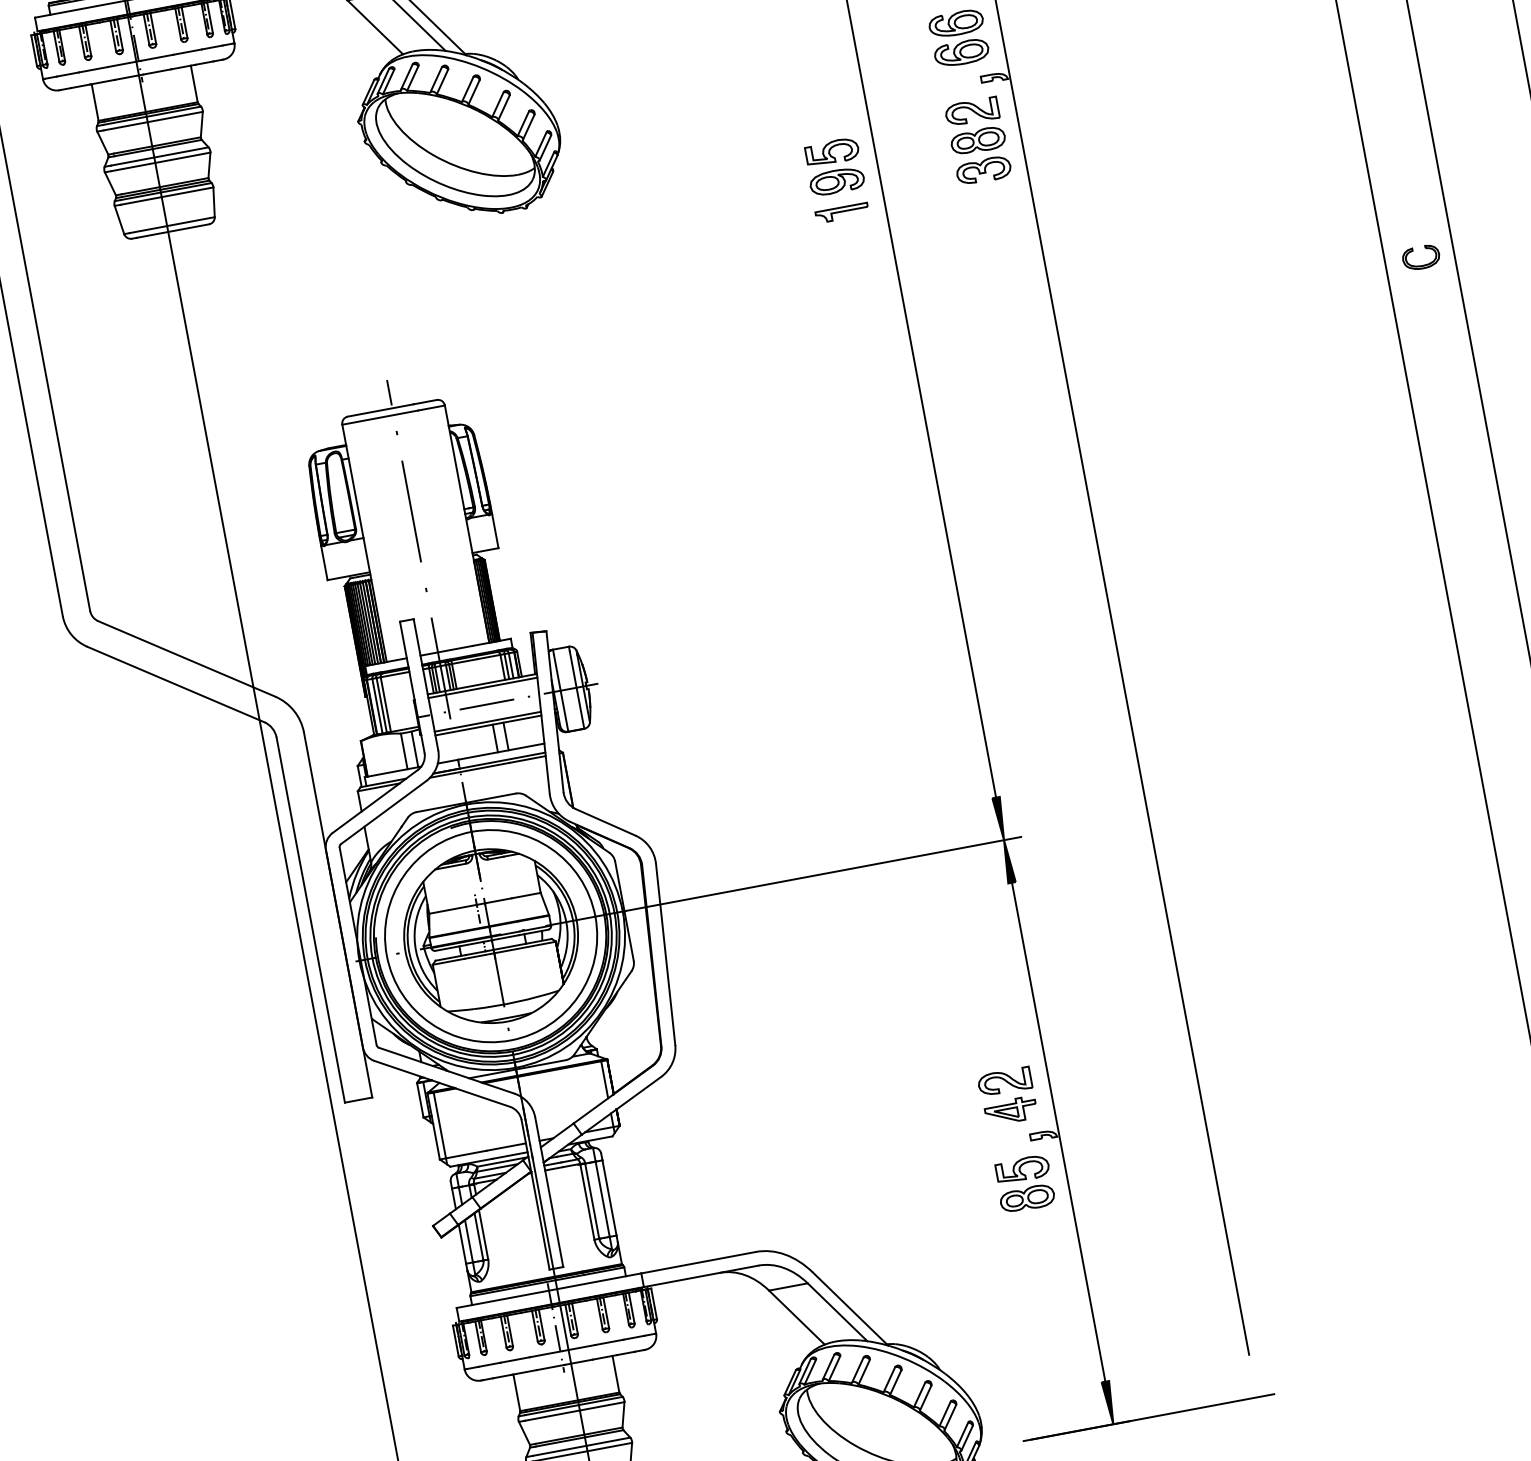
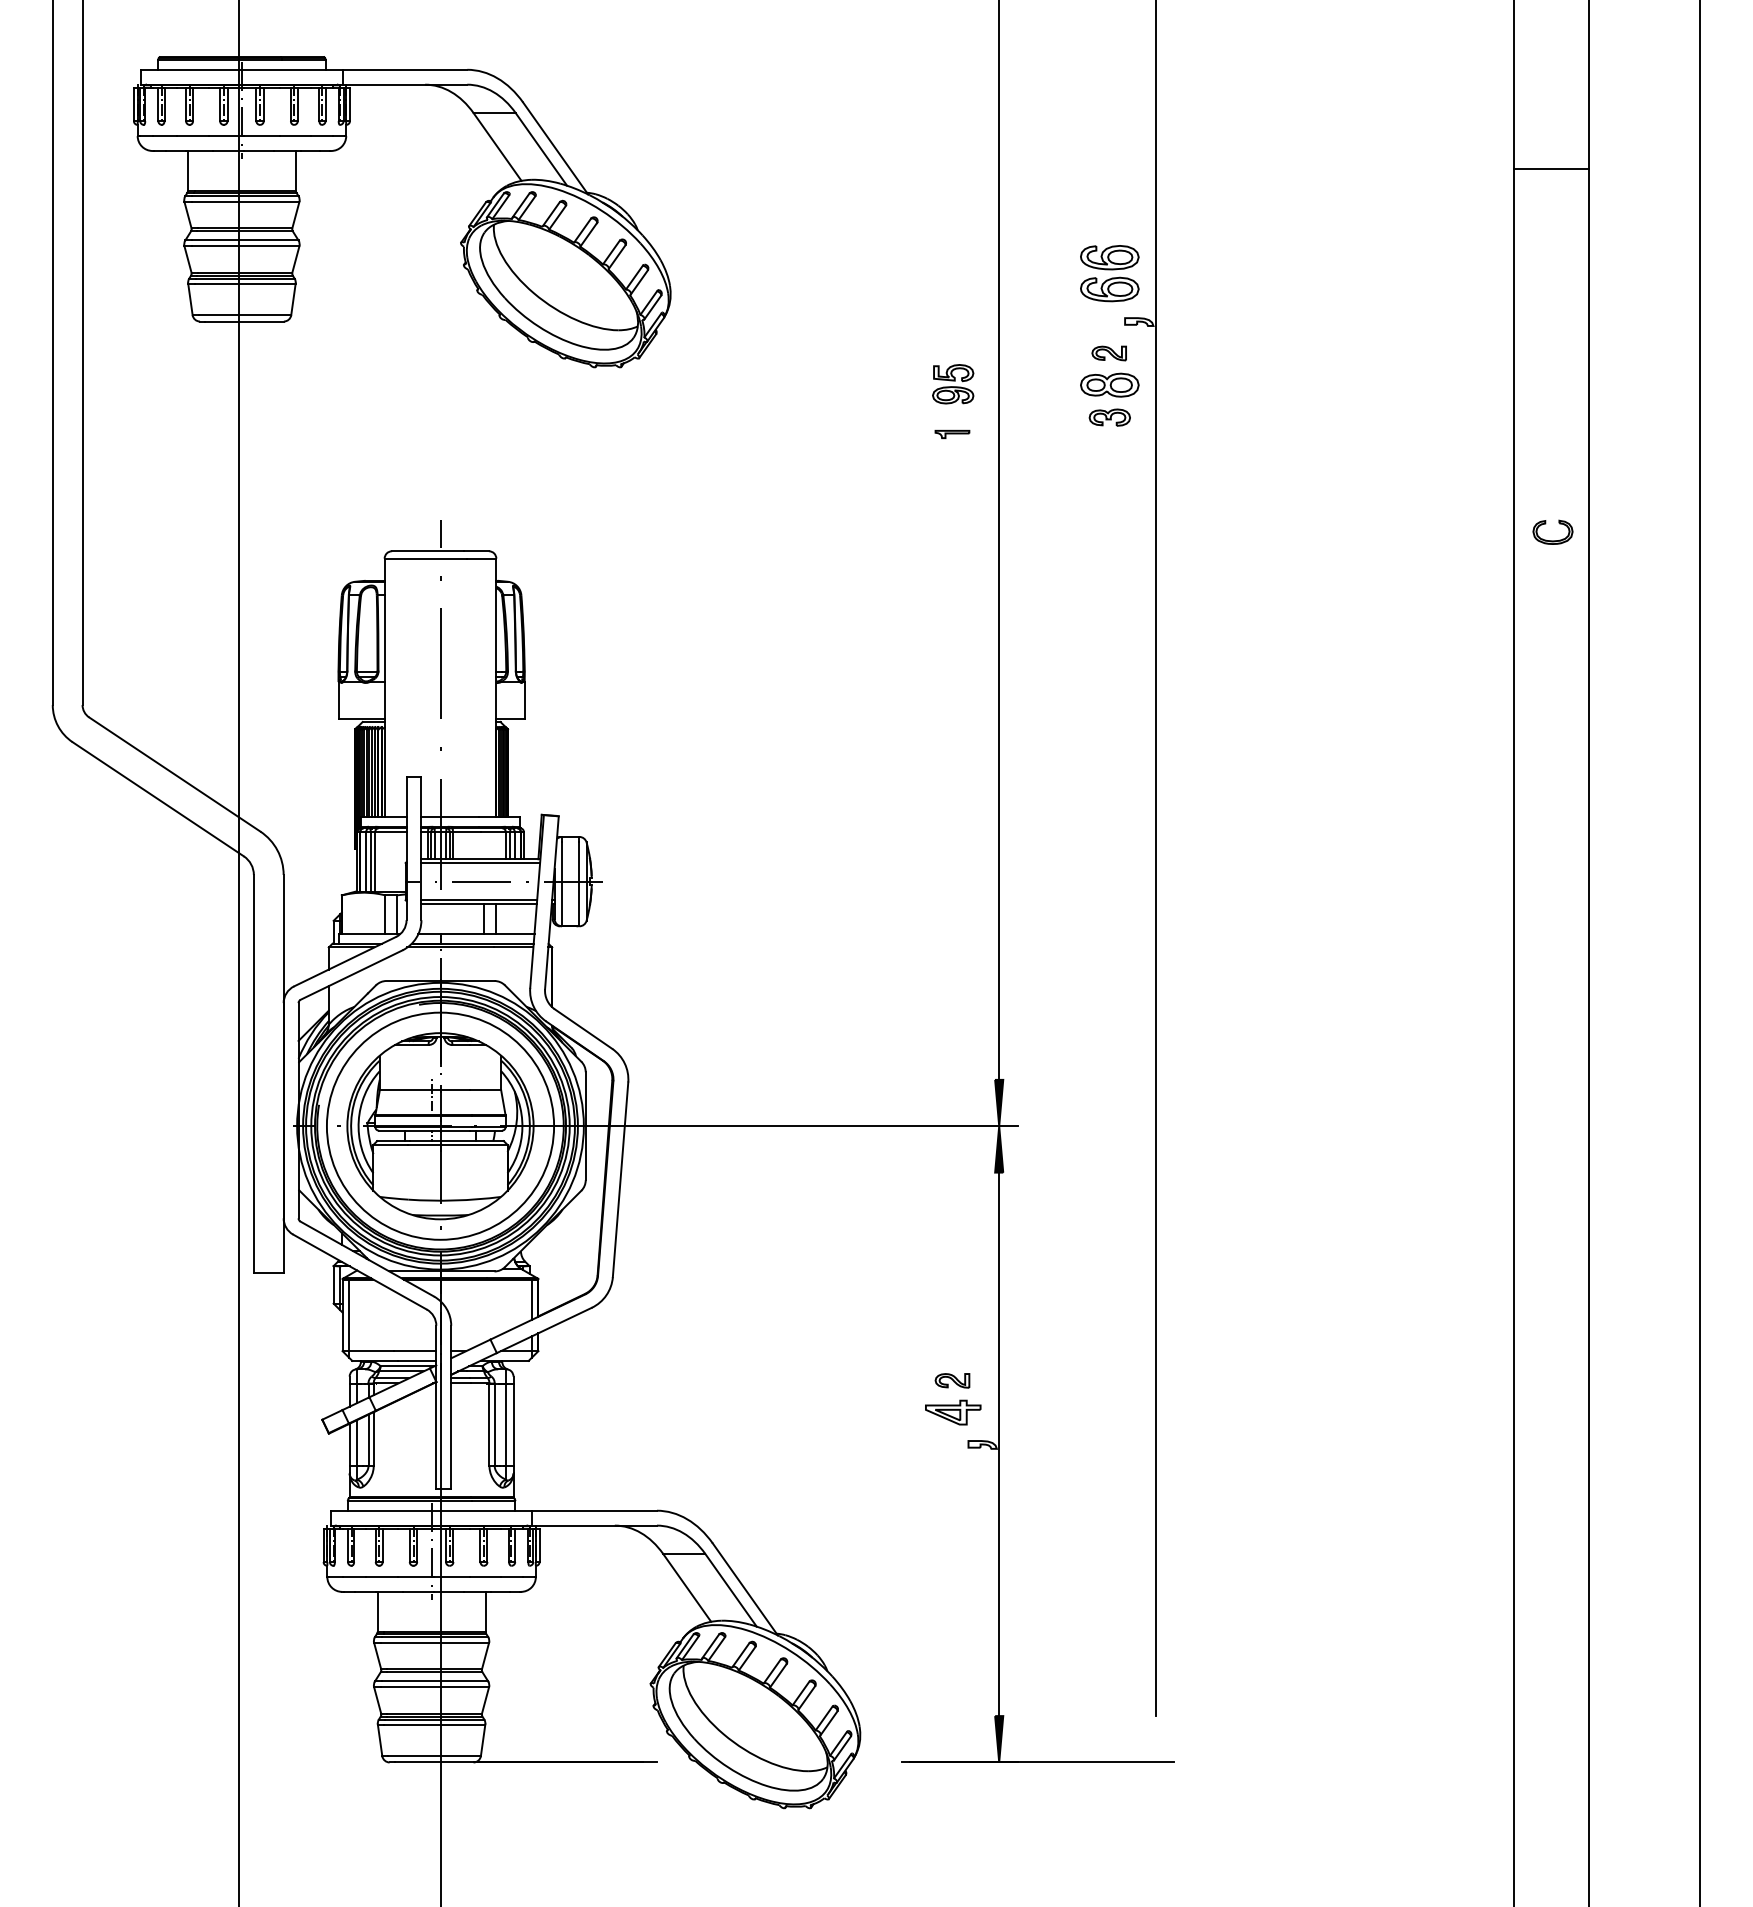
part: (972, 111) -> (1109, 353), size x0.6
part: (833, 166) -> (952, 383), size x0.7
part: (983, 170) -> (1109, 417), size x0.7
part: (842, 213) -> (952, 434), size x0.6
part: (1422, 265) -> (1552, 540), moved
part: (1004, 1081) -> (952, 1380), size x0.6
part: (1024, 1184) -> (952, 1492), removed

